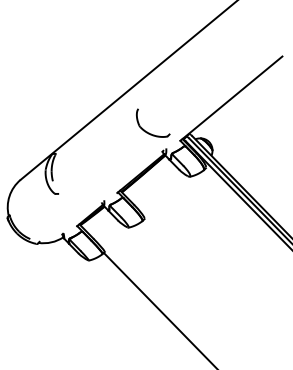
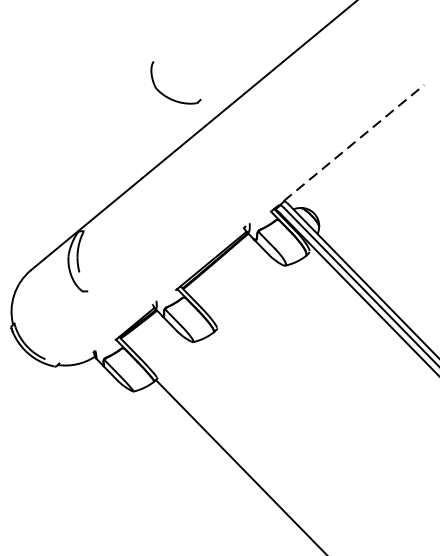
line: (231, 98) -> (347, 148), solid -> dashed
part: (149, 132) -> (170, 96), moved

